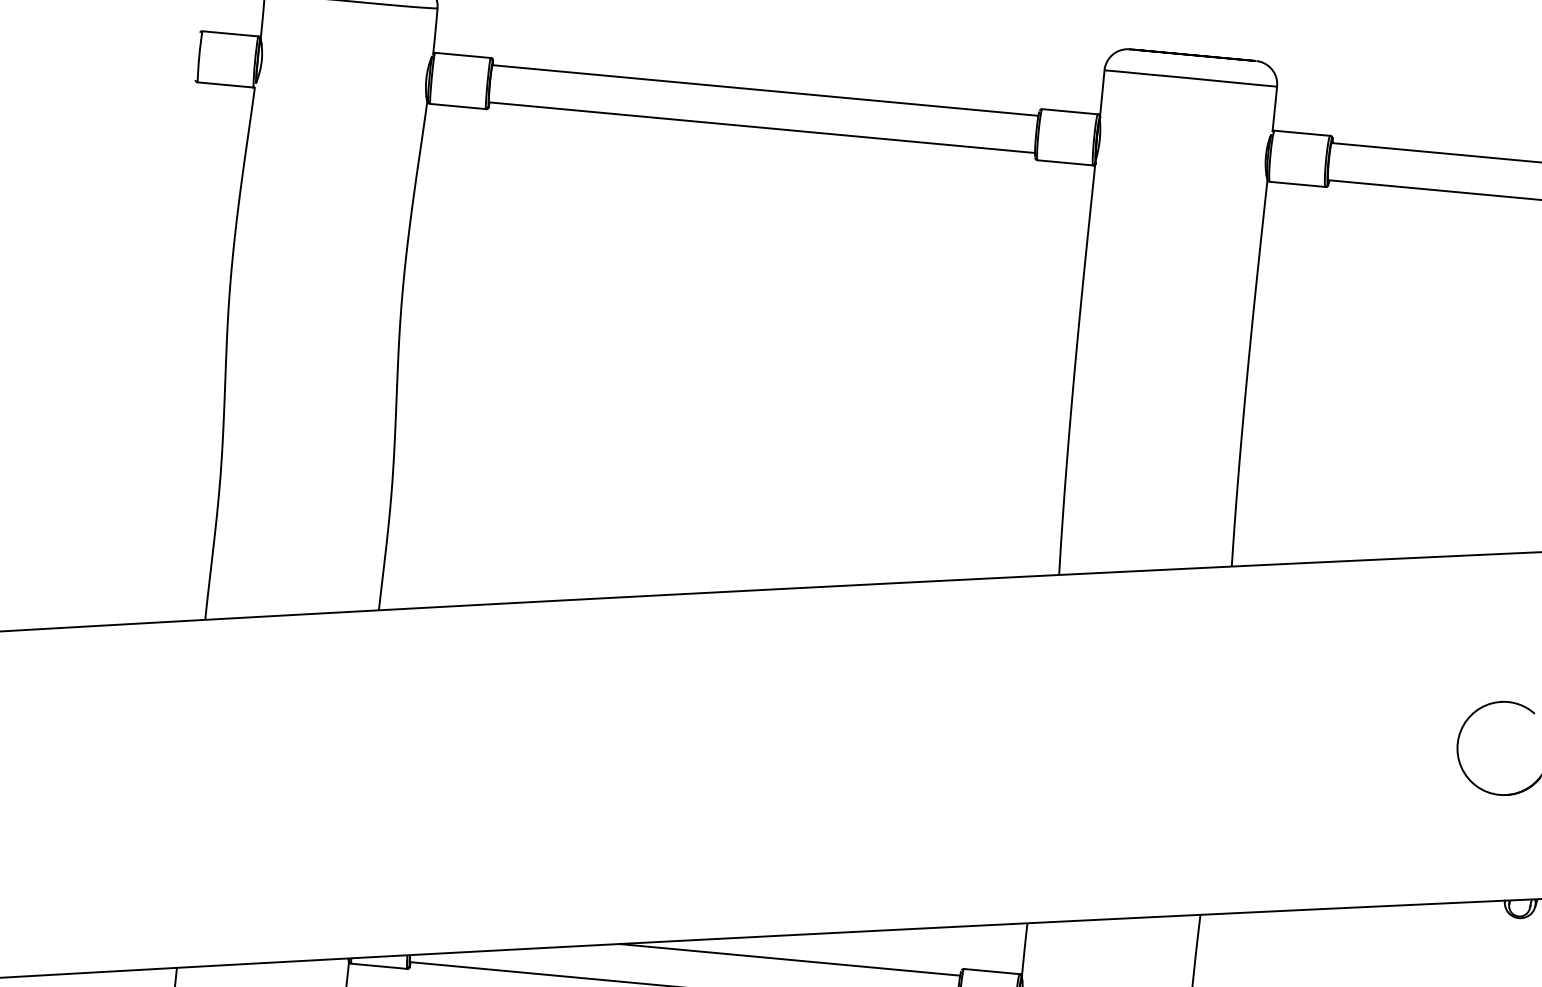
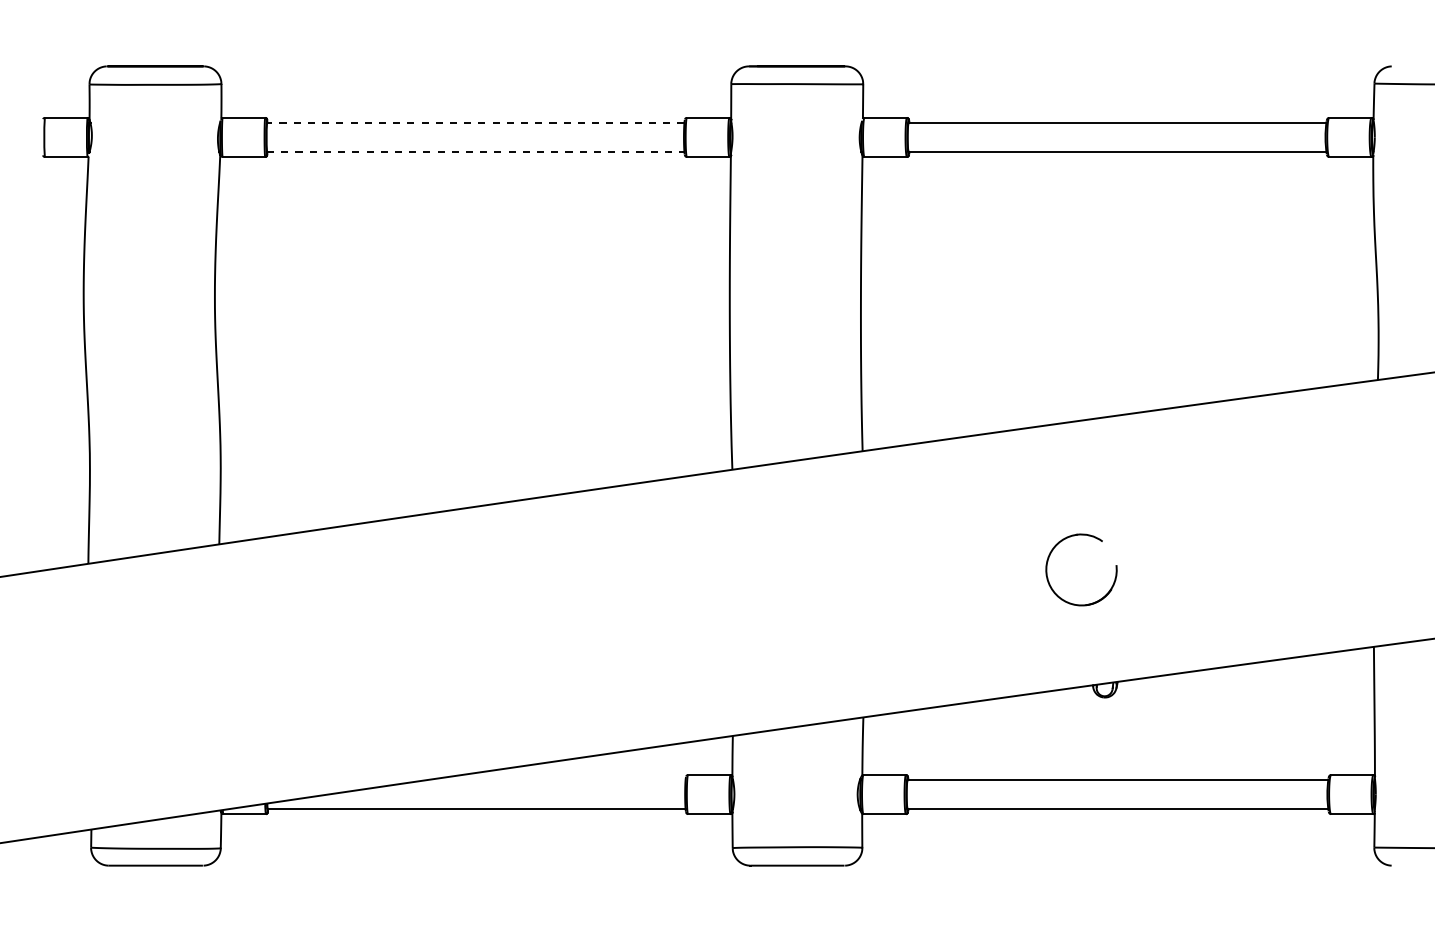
line: (765, 90) -> (475, 123), solid -> dashed
line: (761, 127) -> (475, 151), solid -> dashed
line: (788, 959) -> (554, 780), removed

